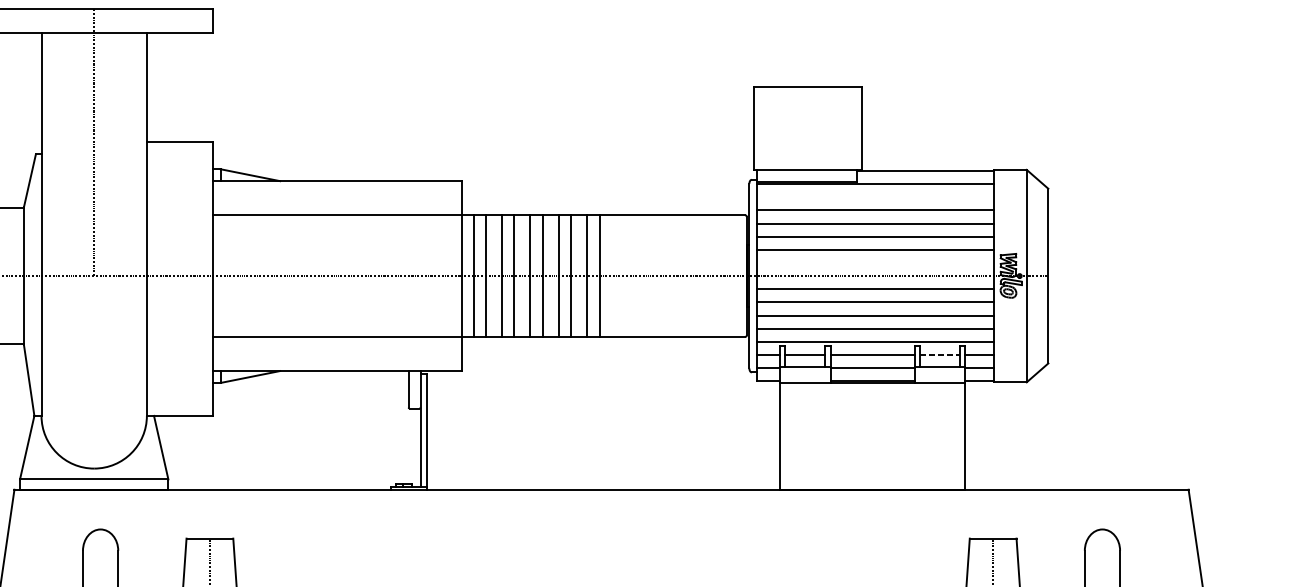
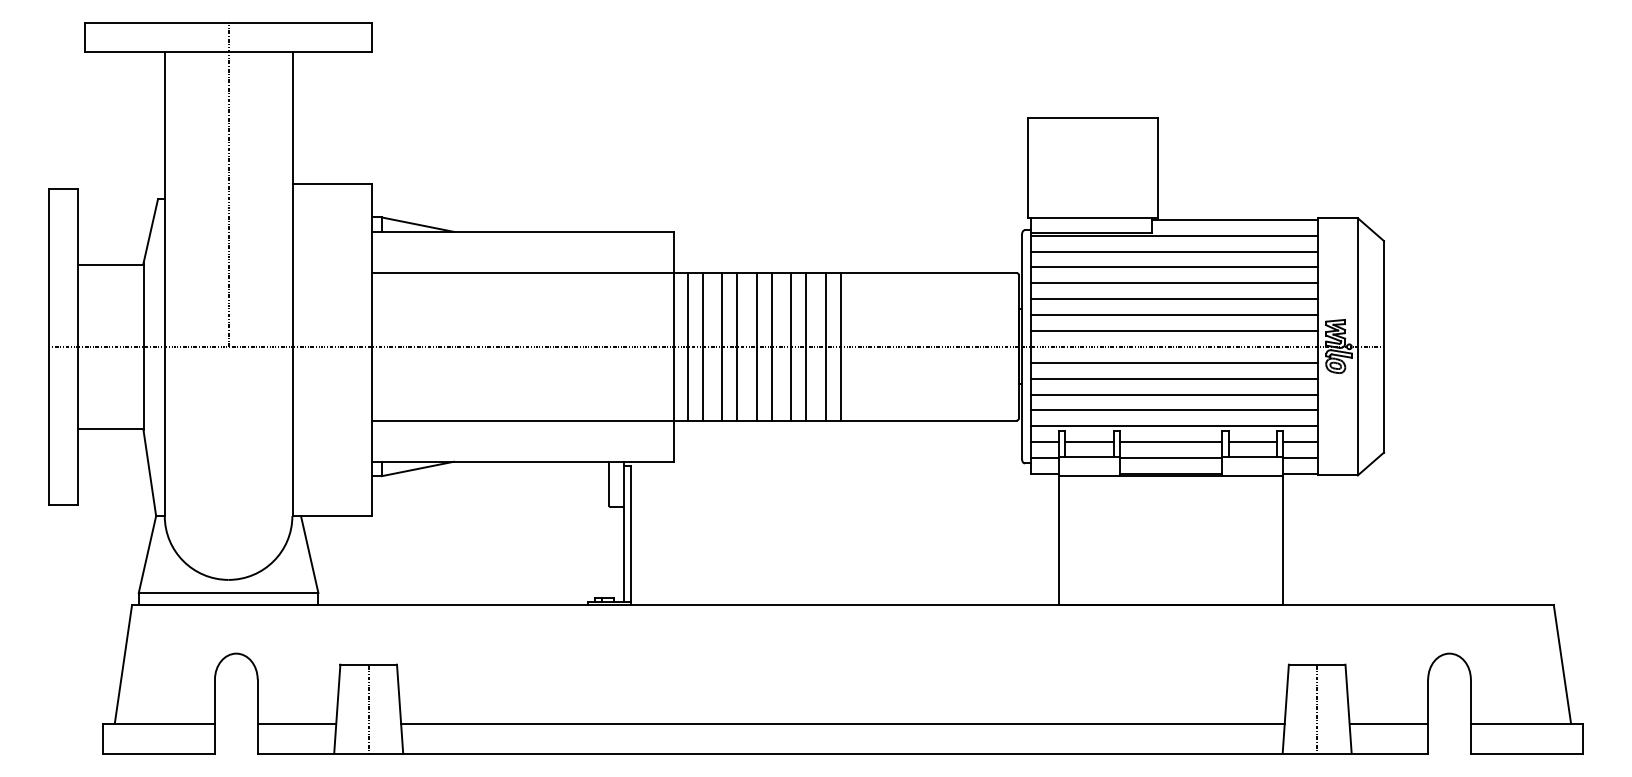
line: (875, 197) -> (1174, 251), added
line: (875, 262) -> (1174, 330), added
line: (940, 355) -> (1253, 442), dashed -> solid

